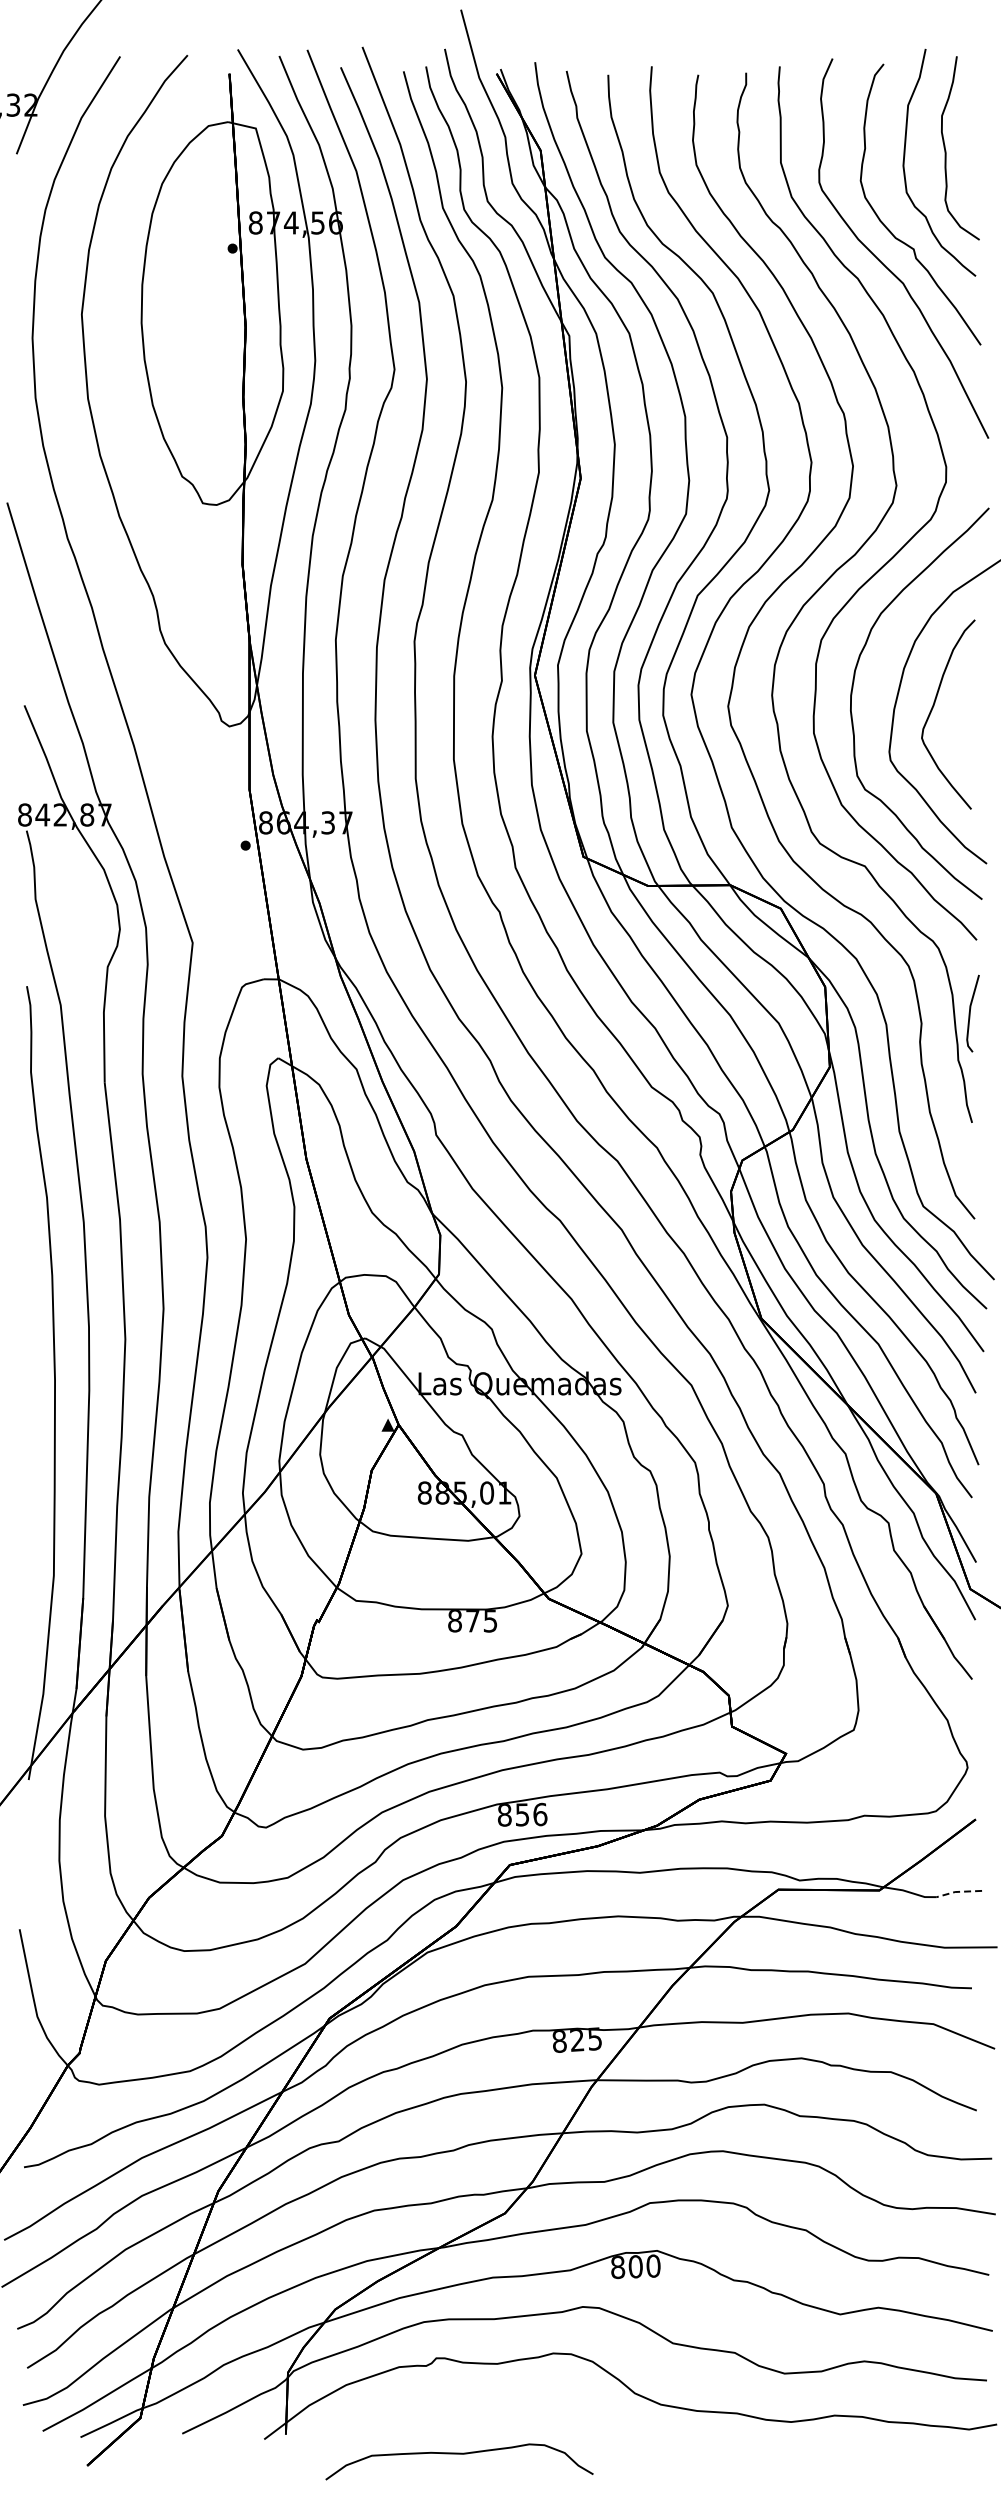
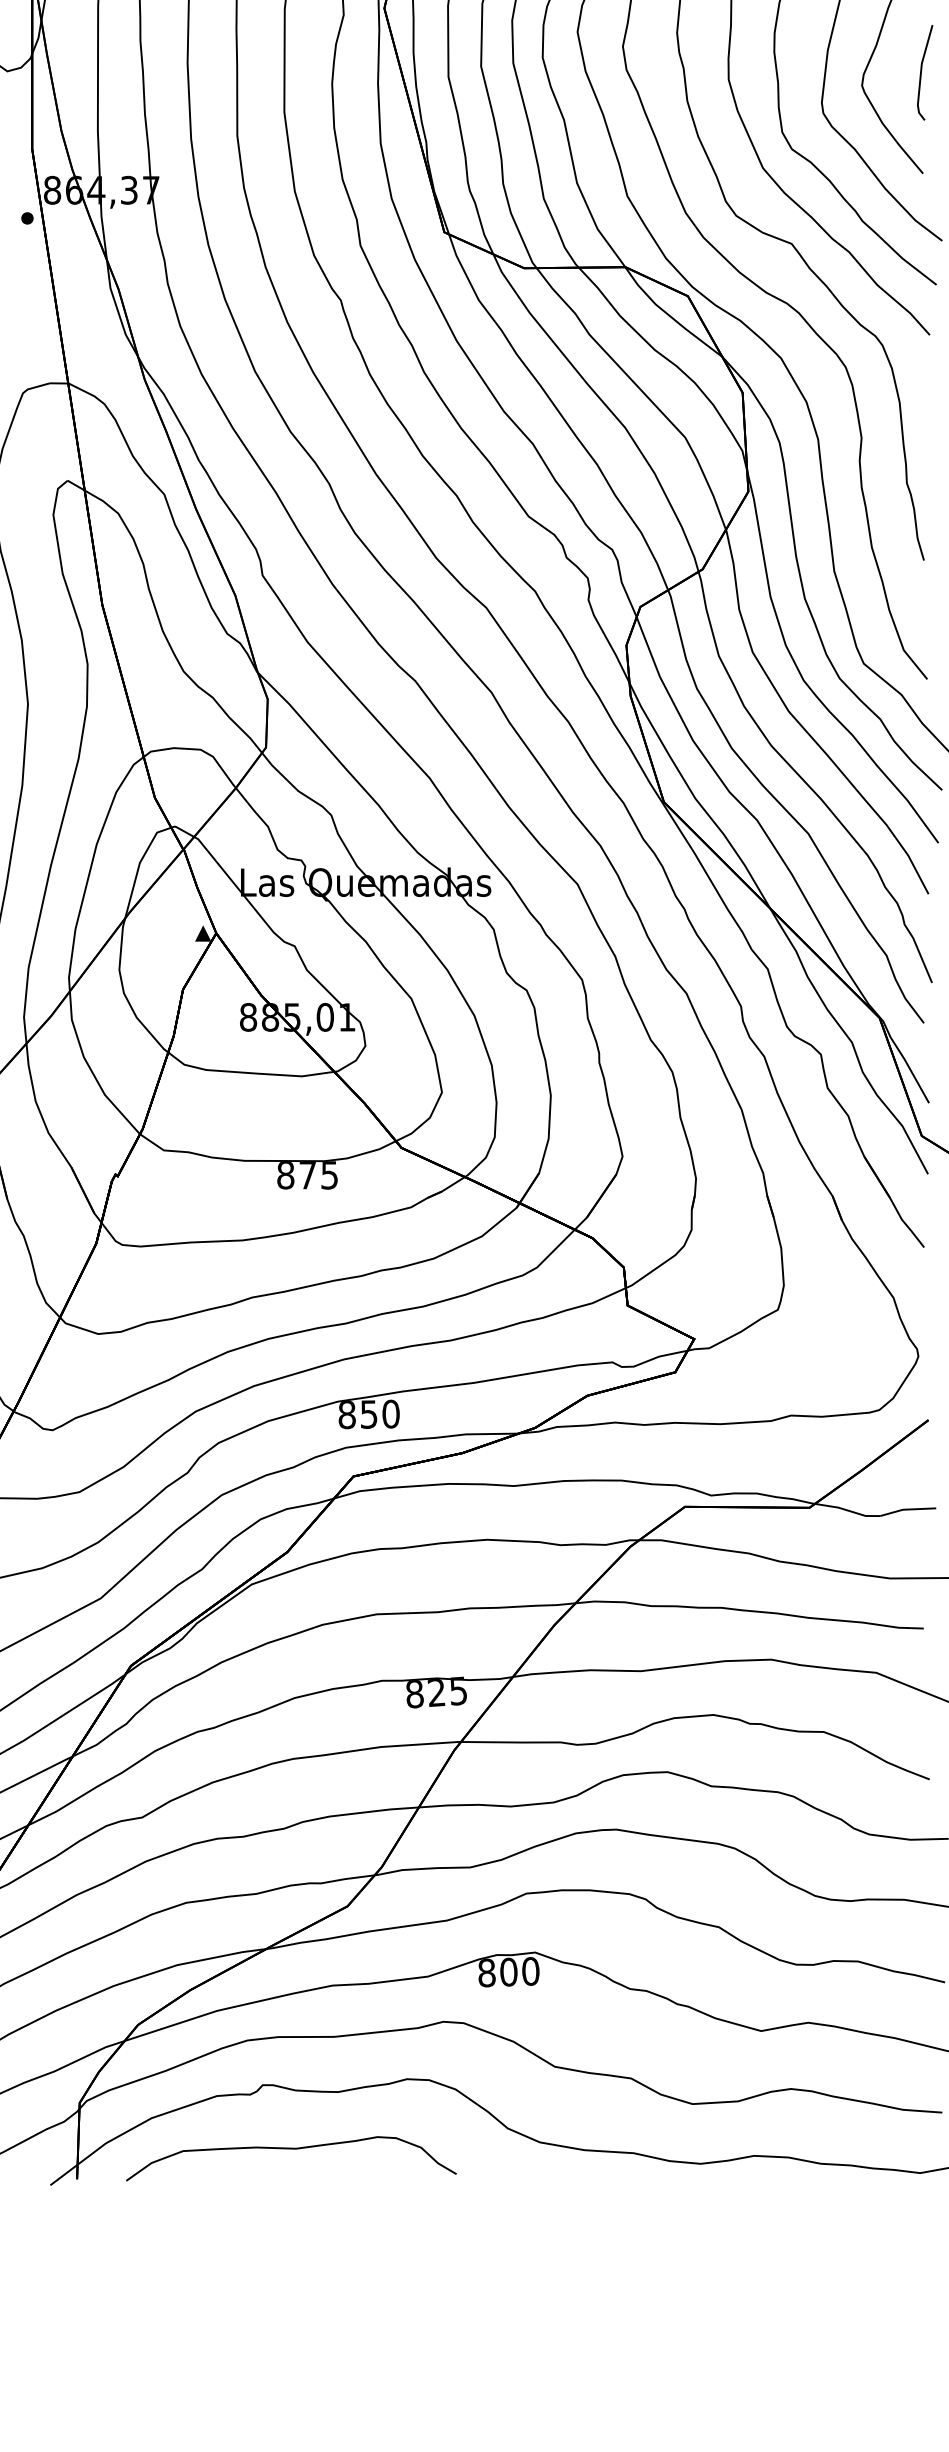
line: (970, 1013) -> (921, 72), moved
text: (540, 1813) -> (391, 1412), 856 -> 850
line: (957, 1891) -> (905, 1509), dashed -> solid
curve: (459, 2454) -> (291, 2149), moved

